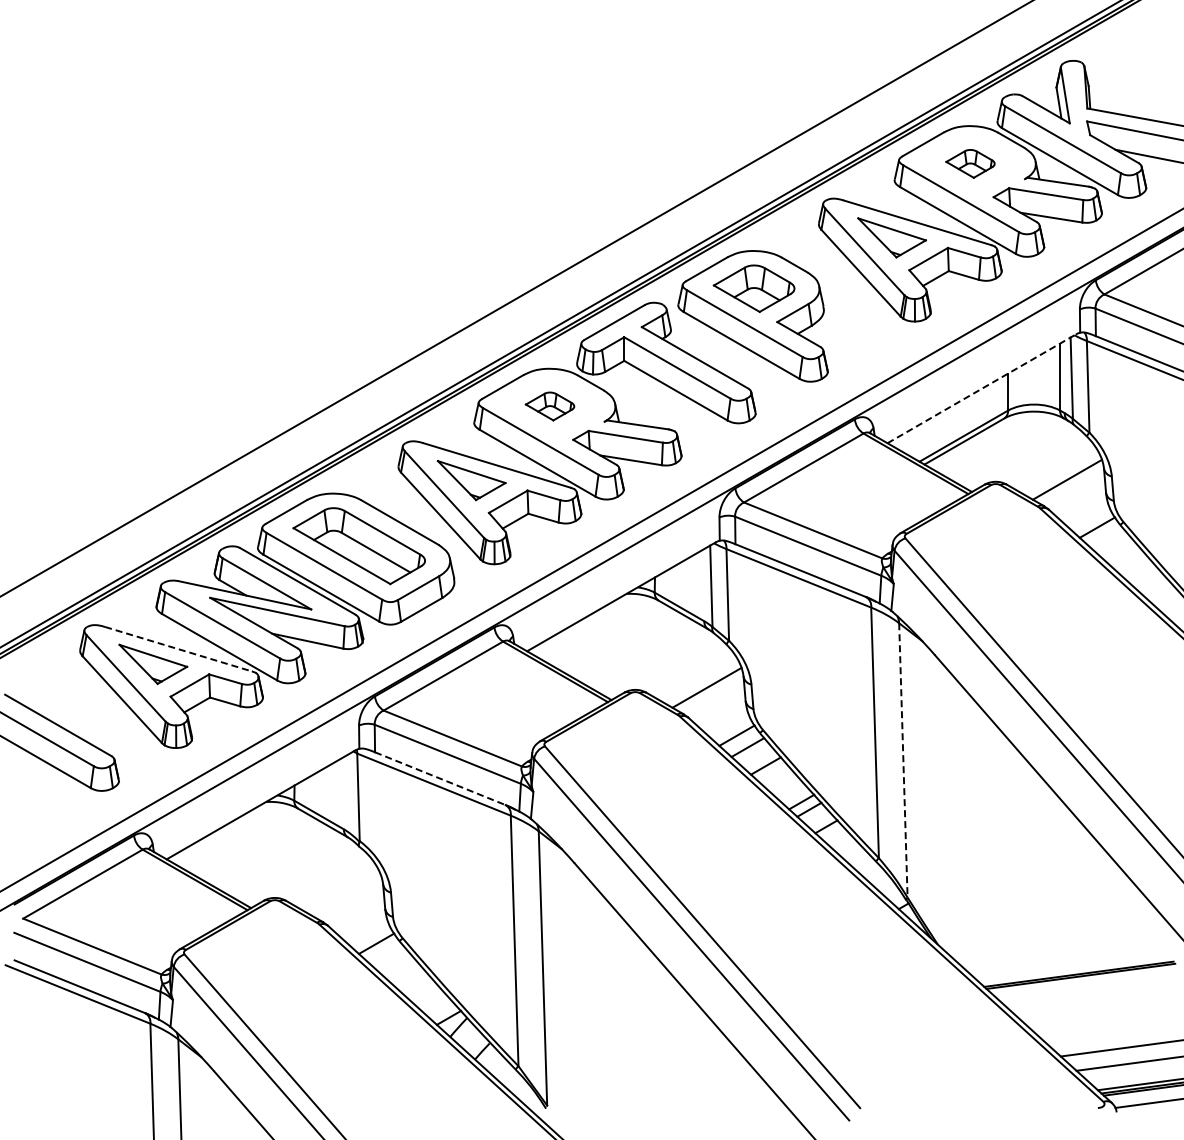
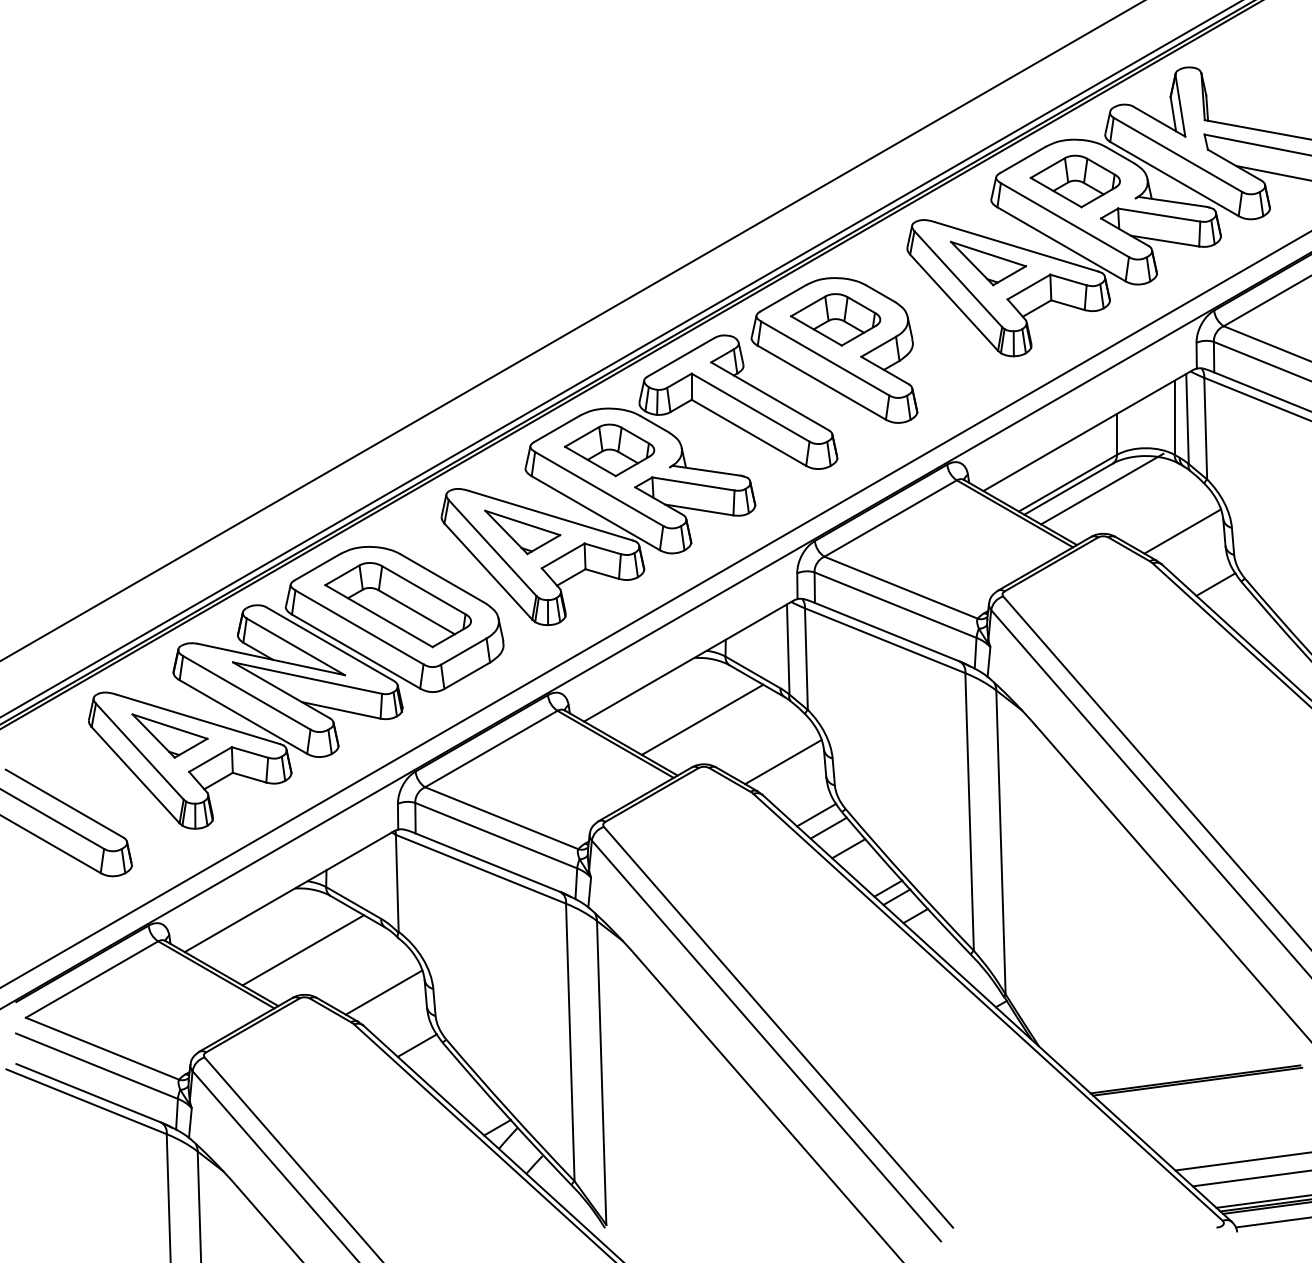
part: (970, 163) -> (1075, 181), size x1.67
line: (981, 388) -> (1087, 430), dashed -> solid
part: (549, 406) -> (608, 450), size x1.67
line: (994, 441) -> (1101, 489), added
line: (179, 649) -> (198, 719), dashed -> solid
line: (633, 649) -> (701, 719), added
line: (903, 760) -> (1001, 842), dashed -> solid
line: (440, 778) -> (488, 862), dashed -> solid
line: (273, 857) -> (303, 950), added
line: (346, 895) -> (384, 992), added

